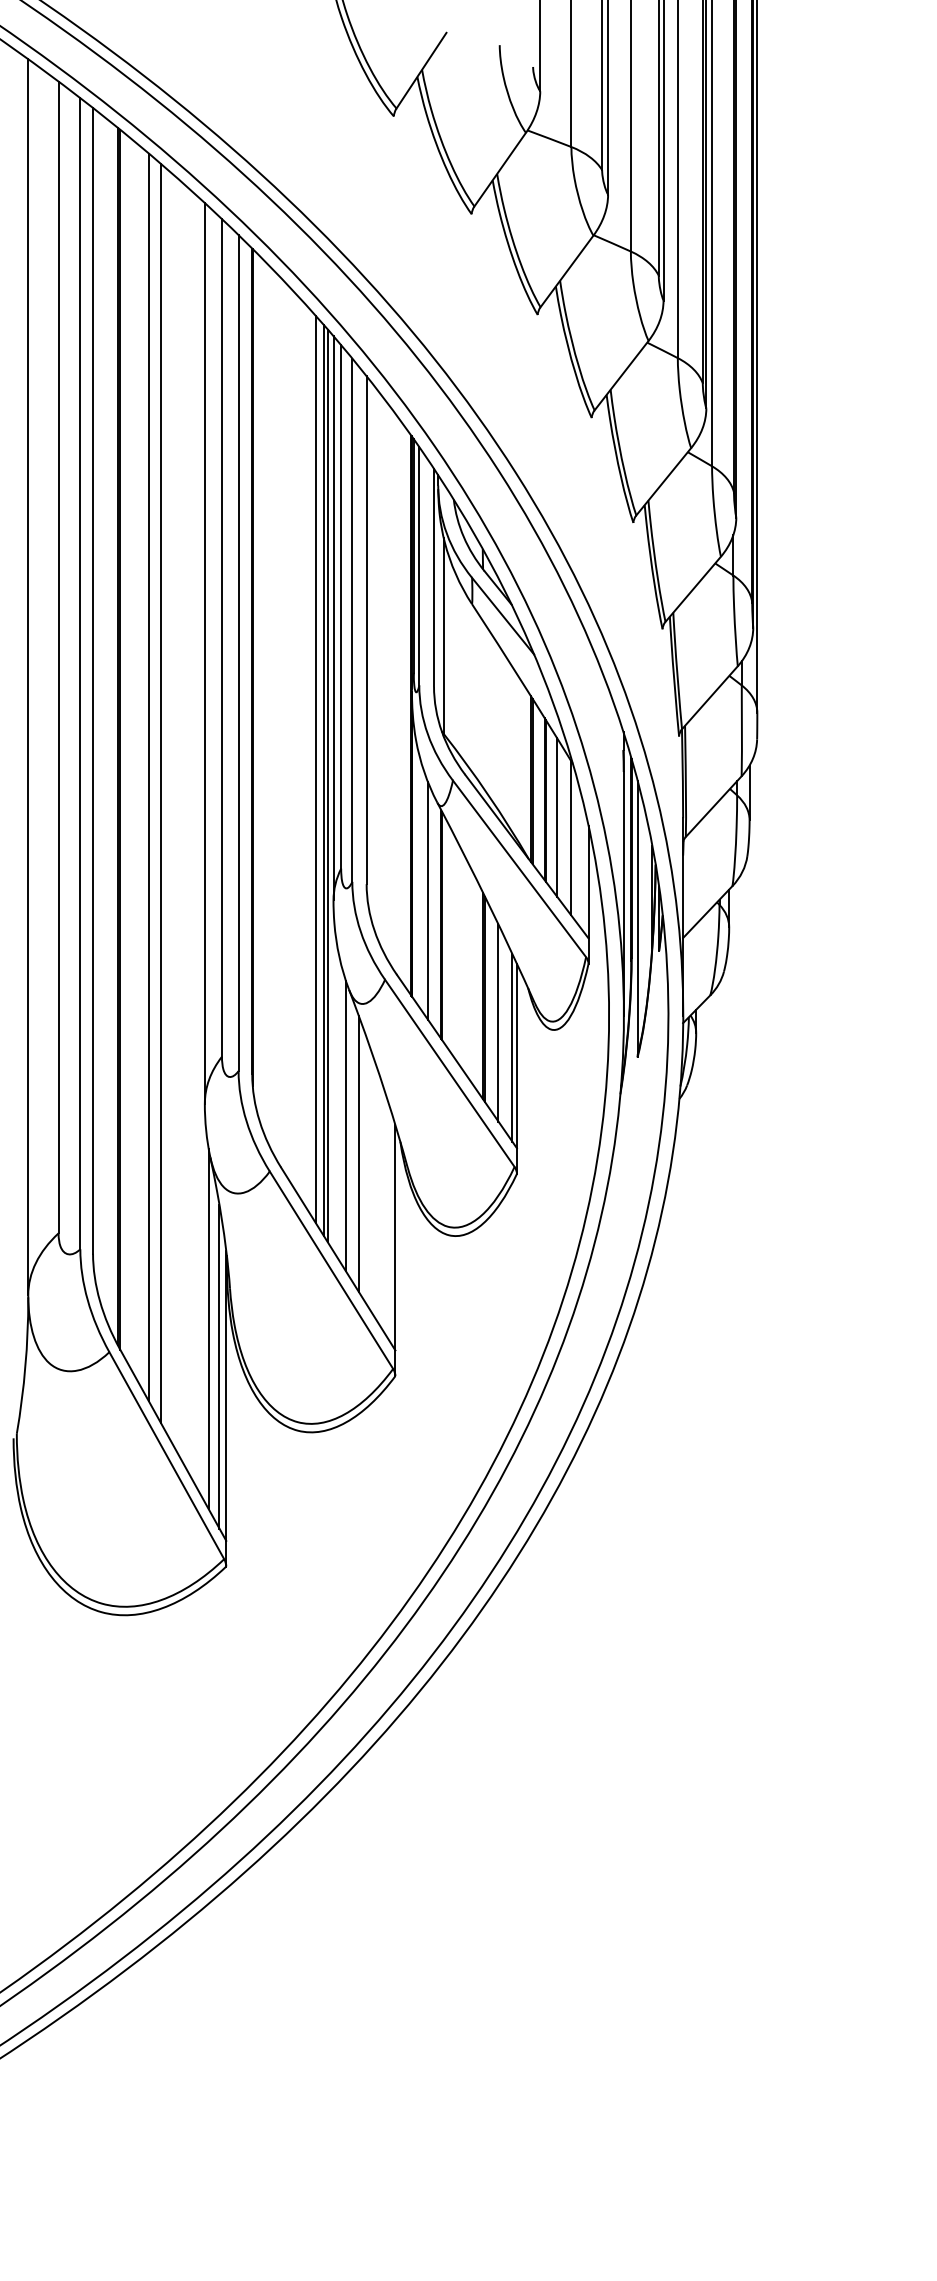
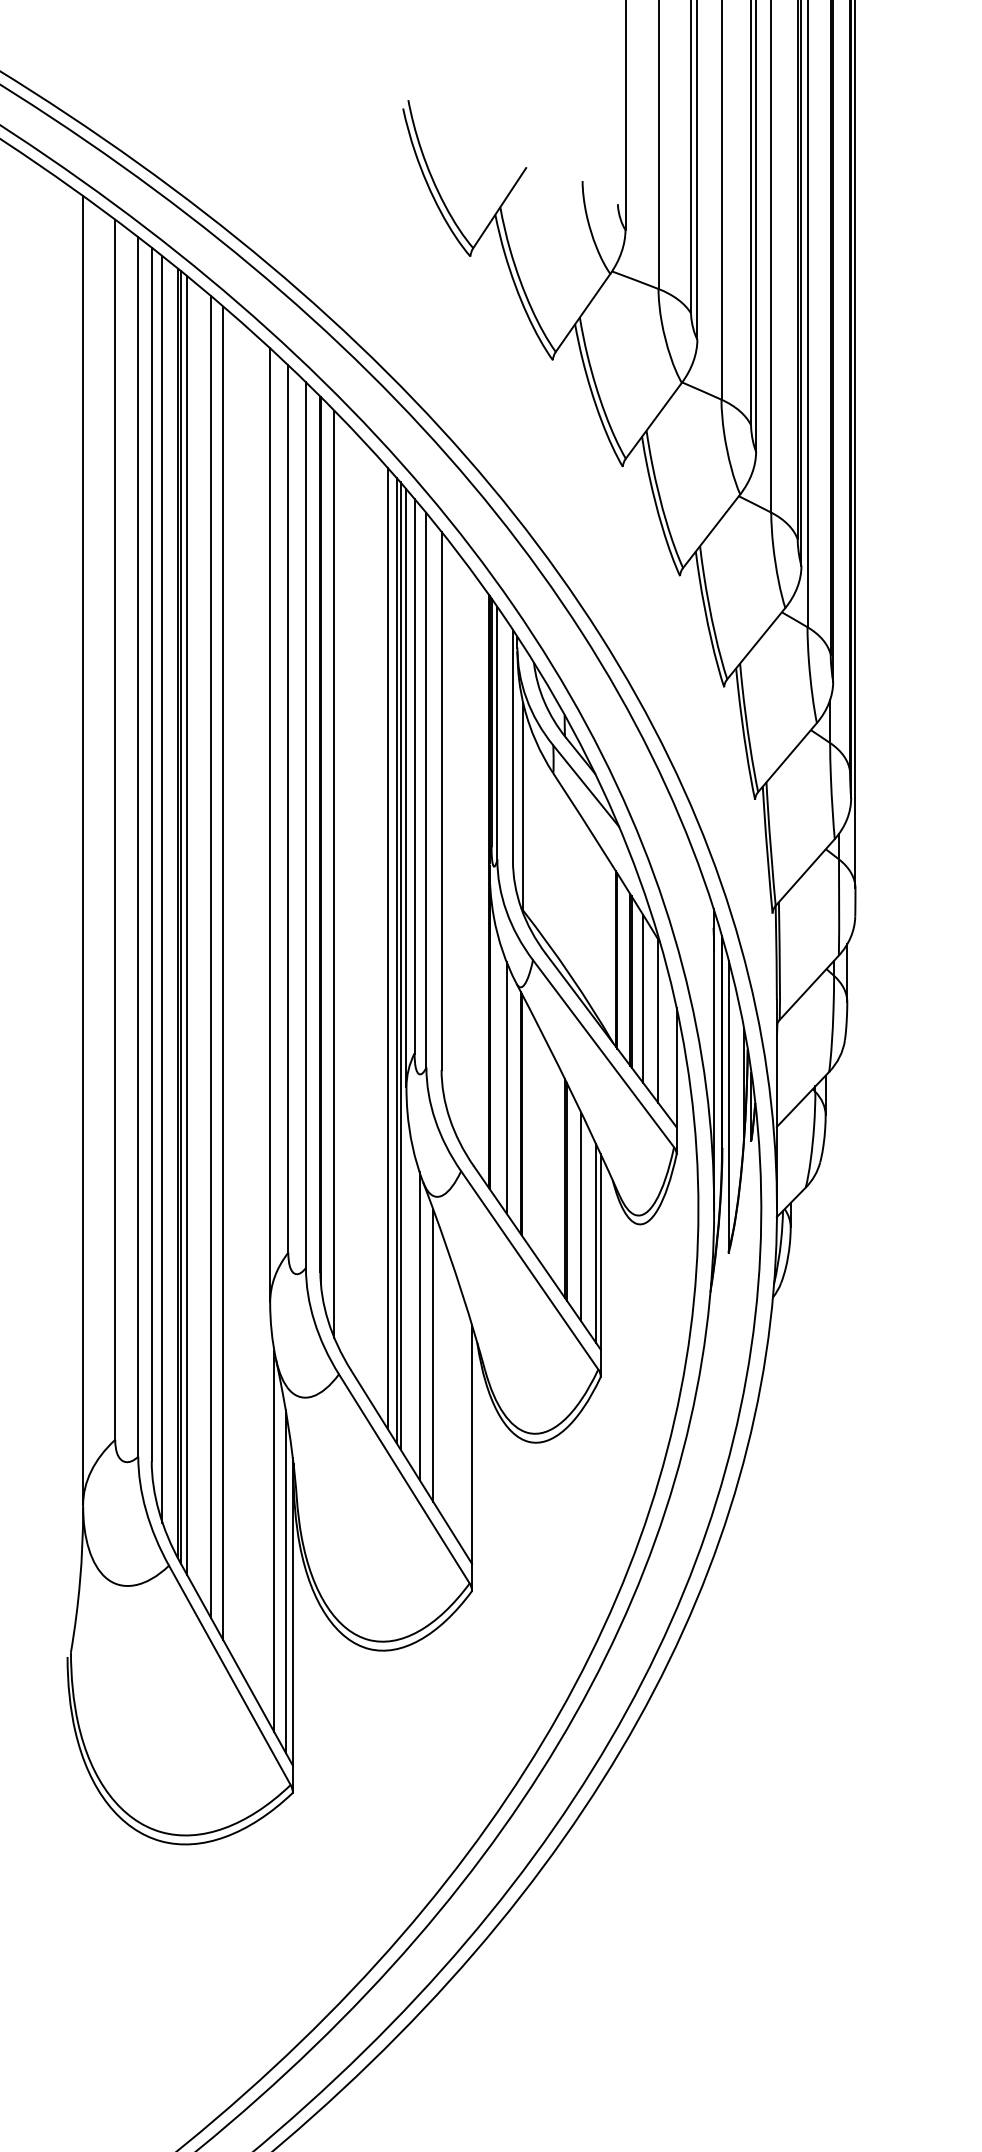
line: (265, 698) -> (334, 873), added
line: (103, 713) -> (162, 889), added
line: (126, 747) -> (187, 925), added

